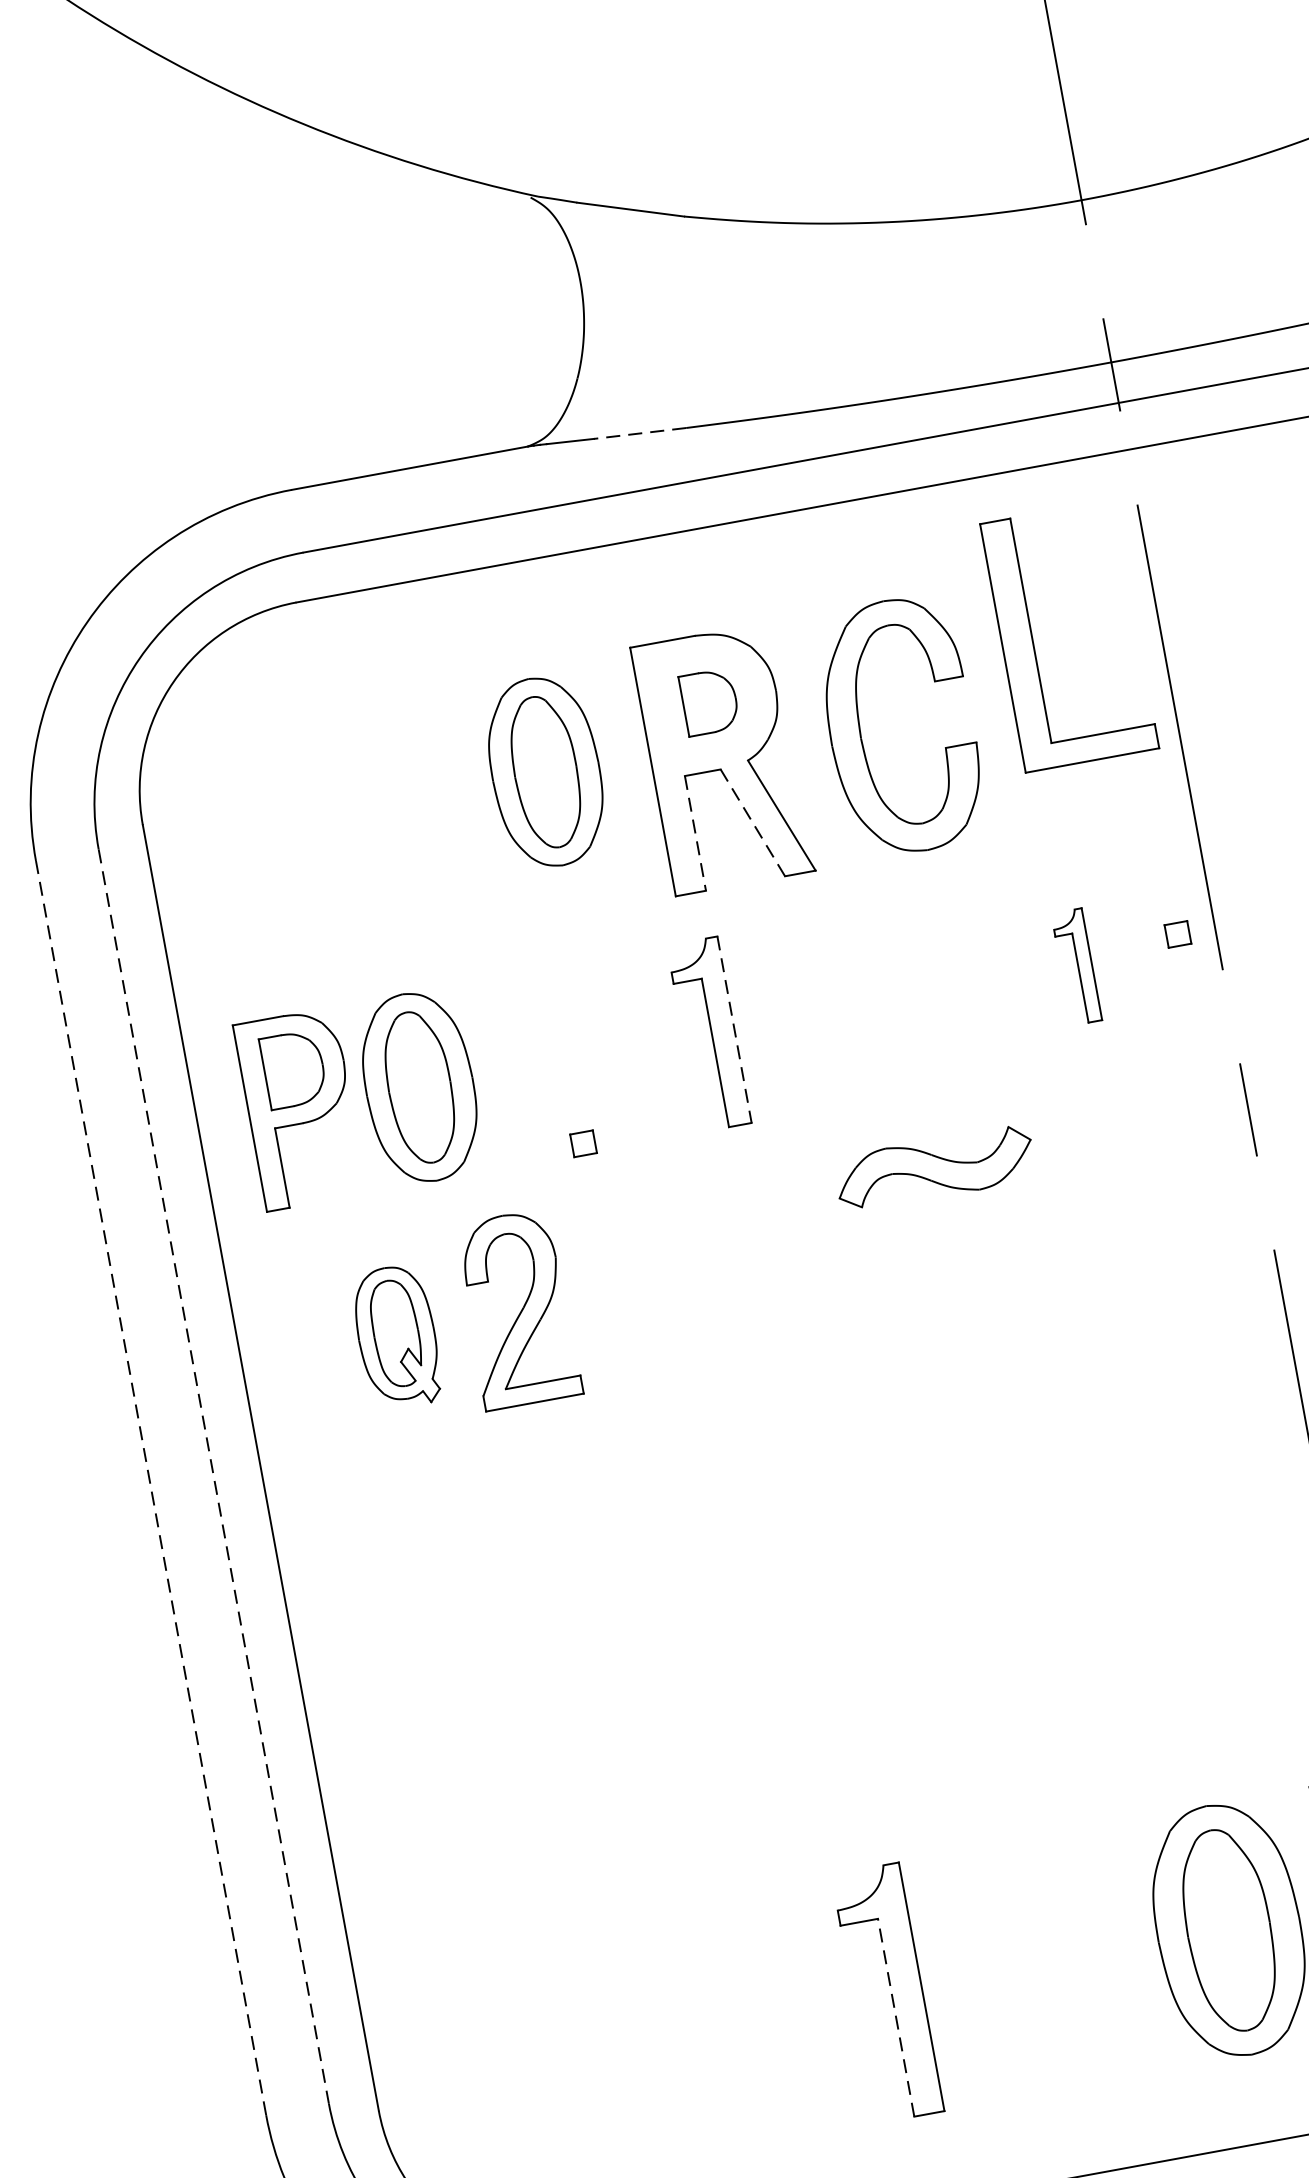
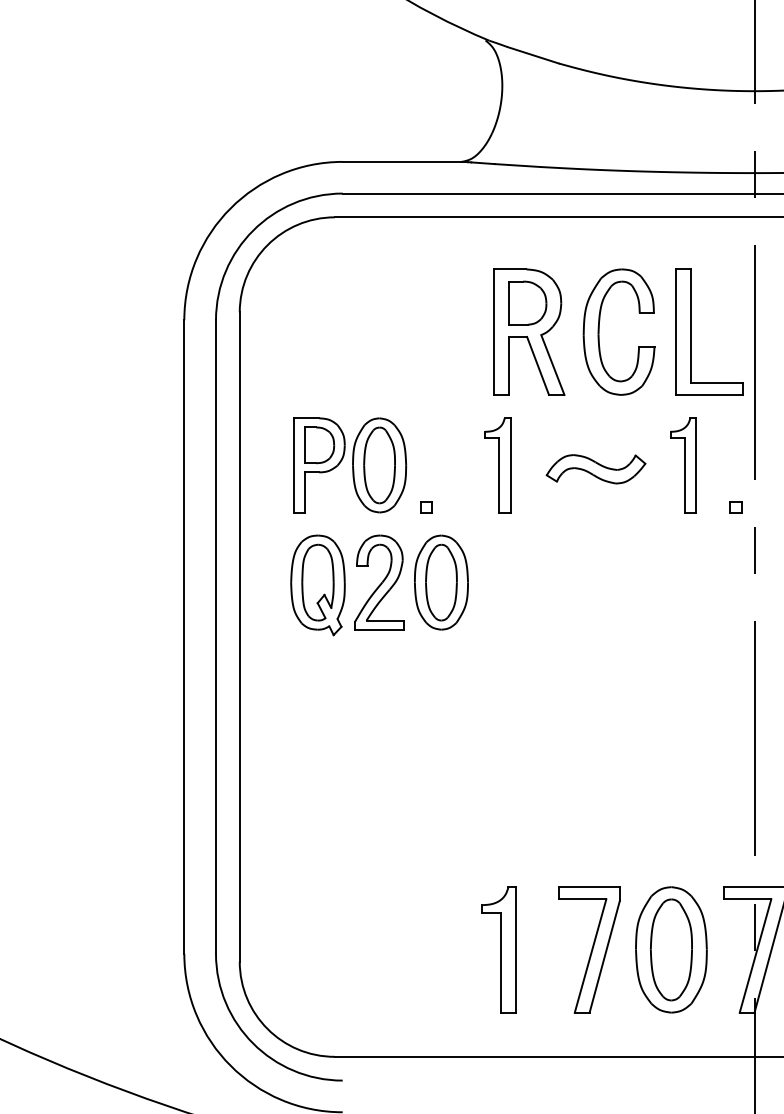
line: (639, 433) -> (517, 165), dashed -> solid
part: (1033, 641) -> (691, 331), moved
part: (708, 701) -> (527, 302), size x1.43
part: (545, 771) -> (441, 582), moved
line: (753, 821) -> (538, 365), dashed -> solid
line: (696, 832) -> (509, 365), dashed -> solid
part: (1177, 934) -> (735, 507), moved
part: (1076, 967) -> (683, 465), size x1.67
line: (734, 1029) -> (510, 465), dashed -> solid
part: (362, 1098) -> (350, 465), moved
part: (933, 1169) -> (595, 469), moved
part: (395, 1337) -> (317, 585), size x1.43
line: (214, 1477) -> (216, 637), dashed -> solid
line: (151, 1488) -> (184, 637), dashed -> solid
part: (1066, 1959) -> (589, 949), added
line: (895, 2017) -> (500, 962), dashed -> solid

